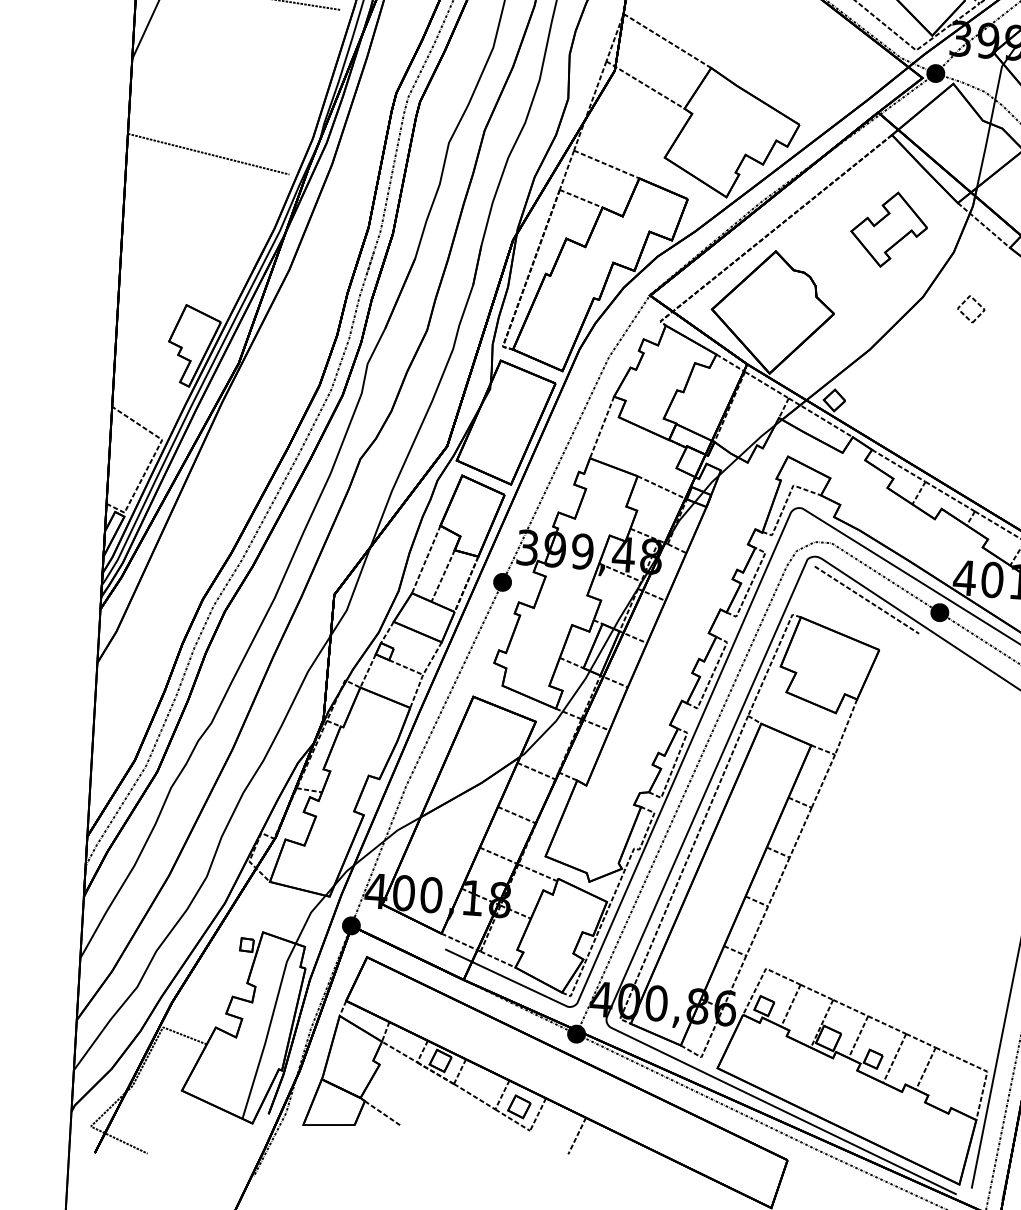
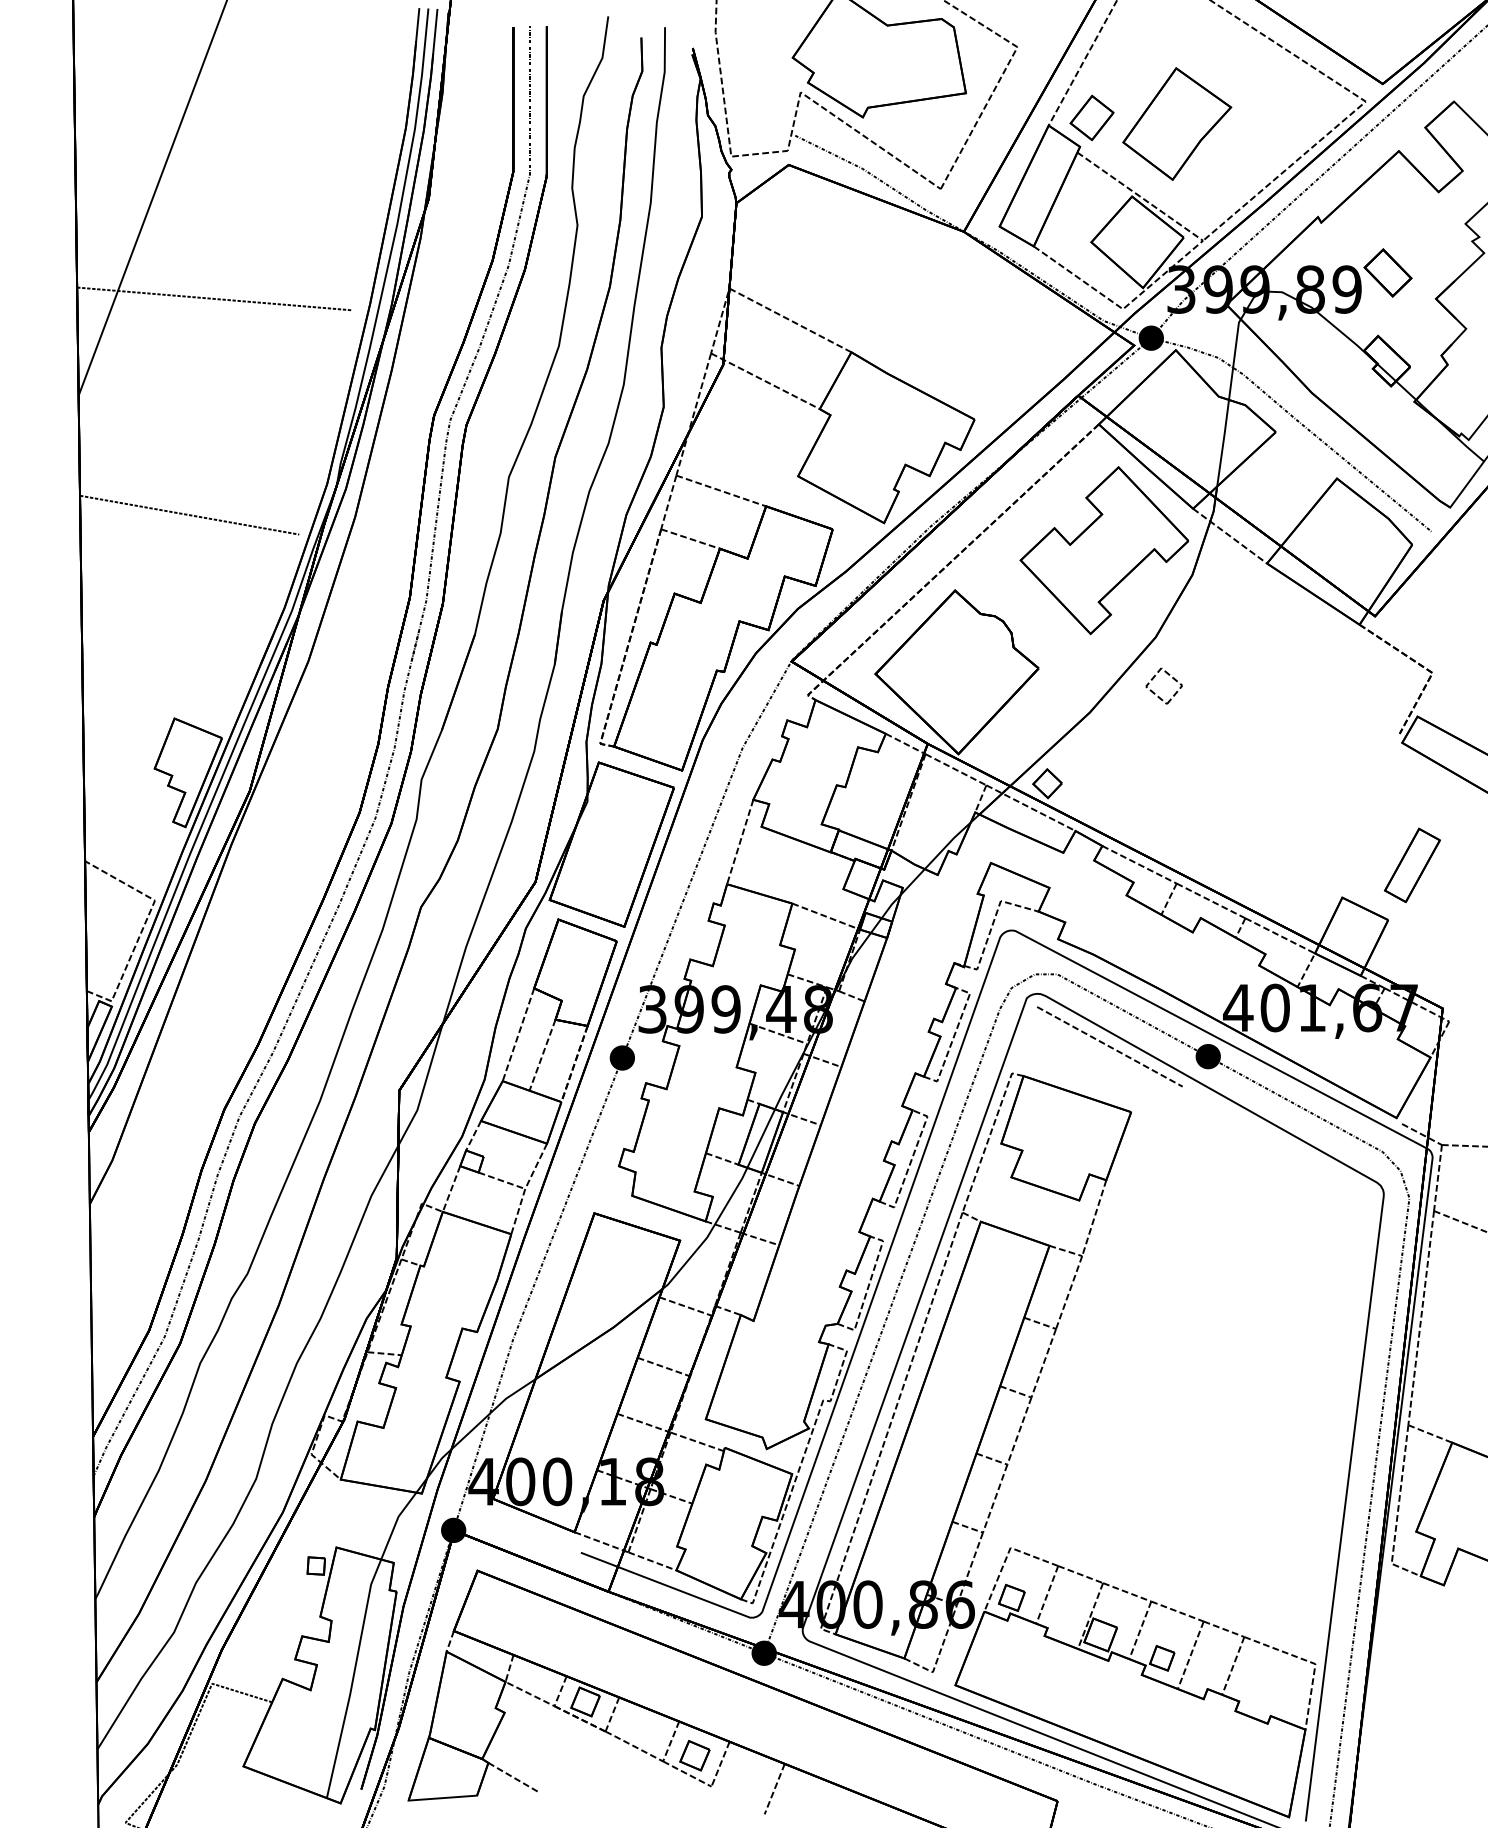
part: (888, 229) -> (1103, 550), size x1.67
part: (975, 301) -> (1168, 675), moved

